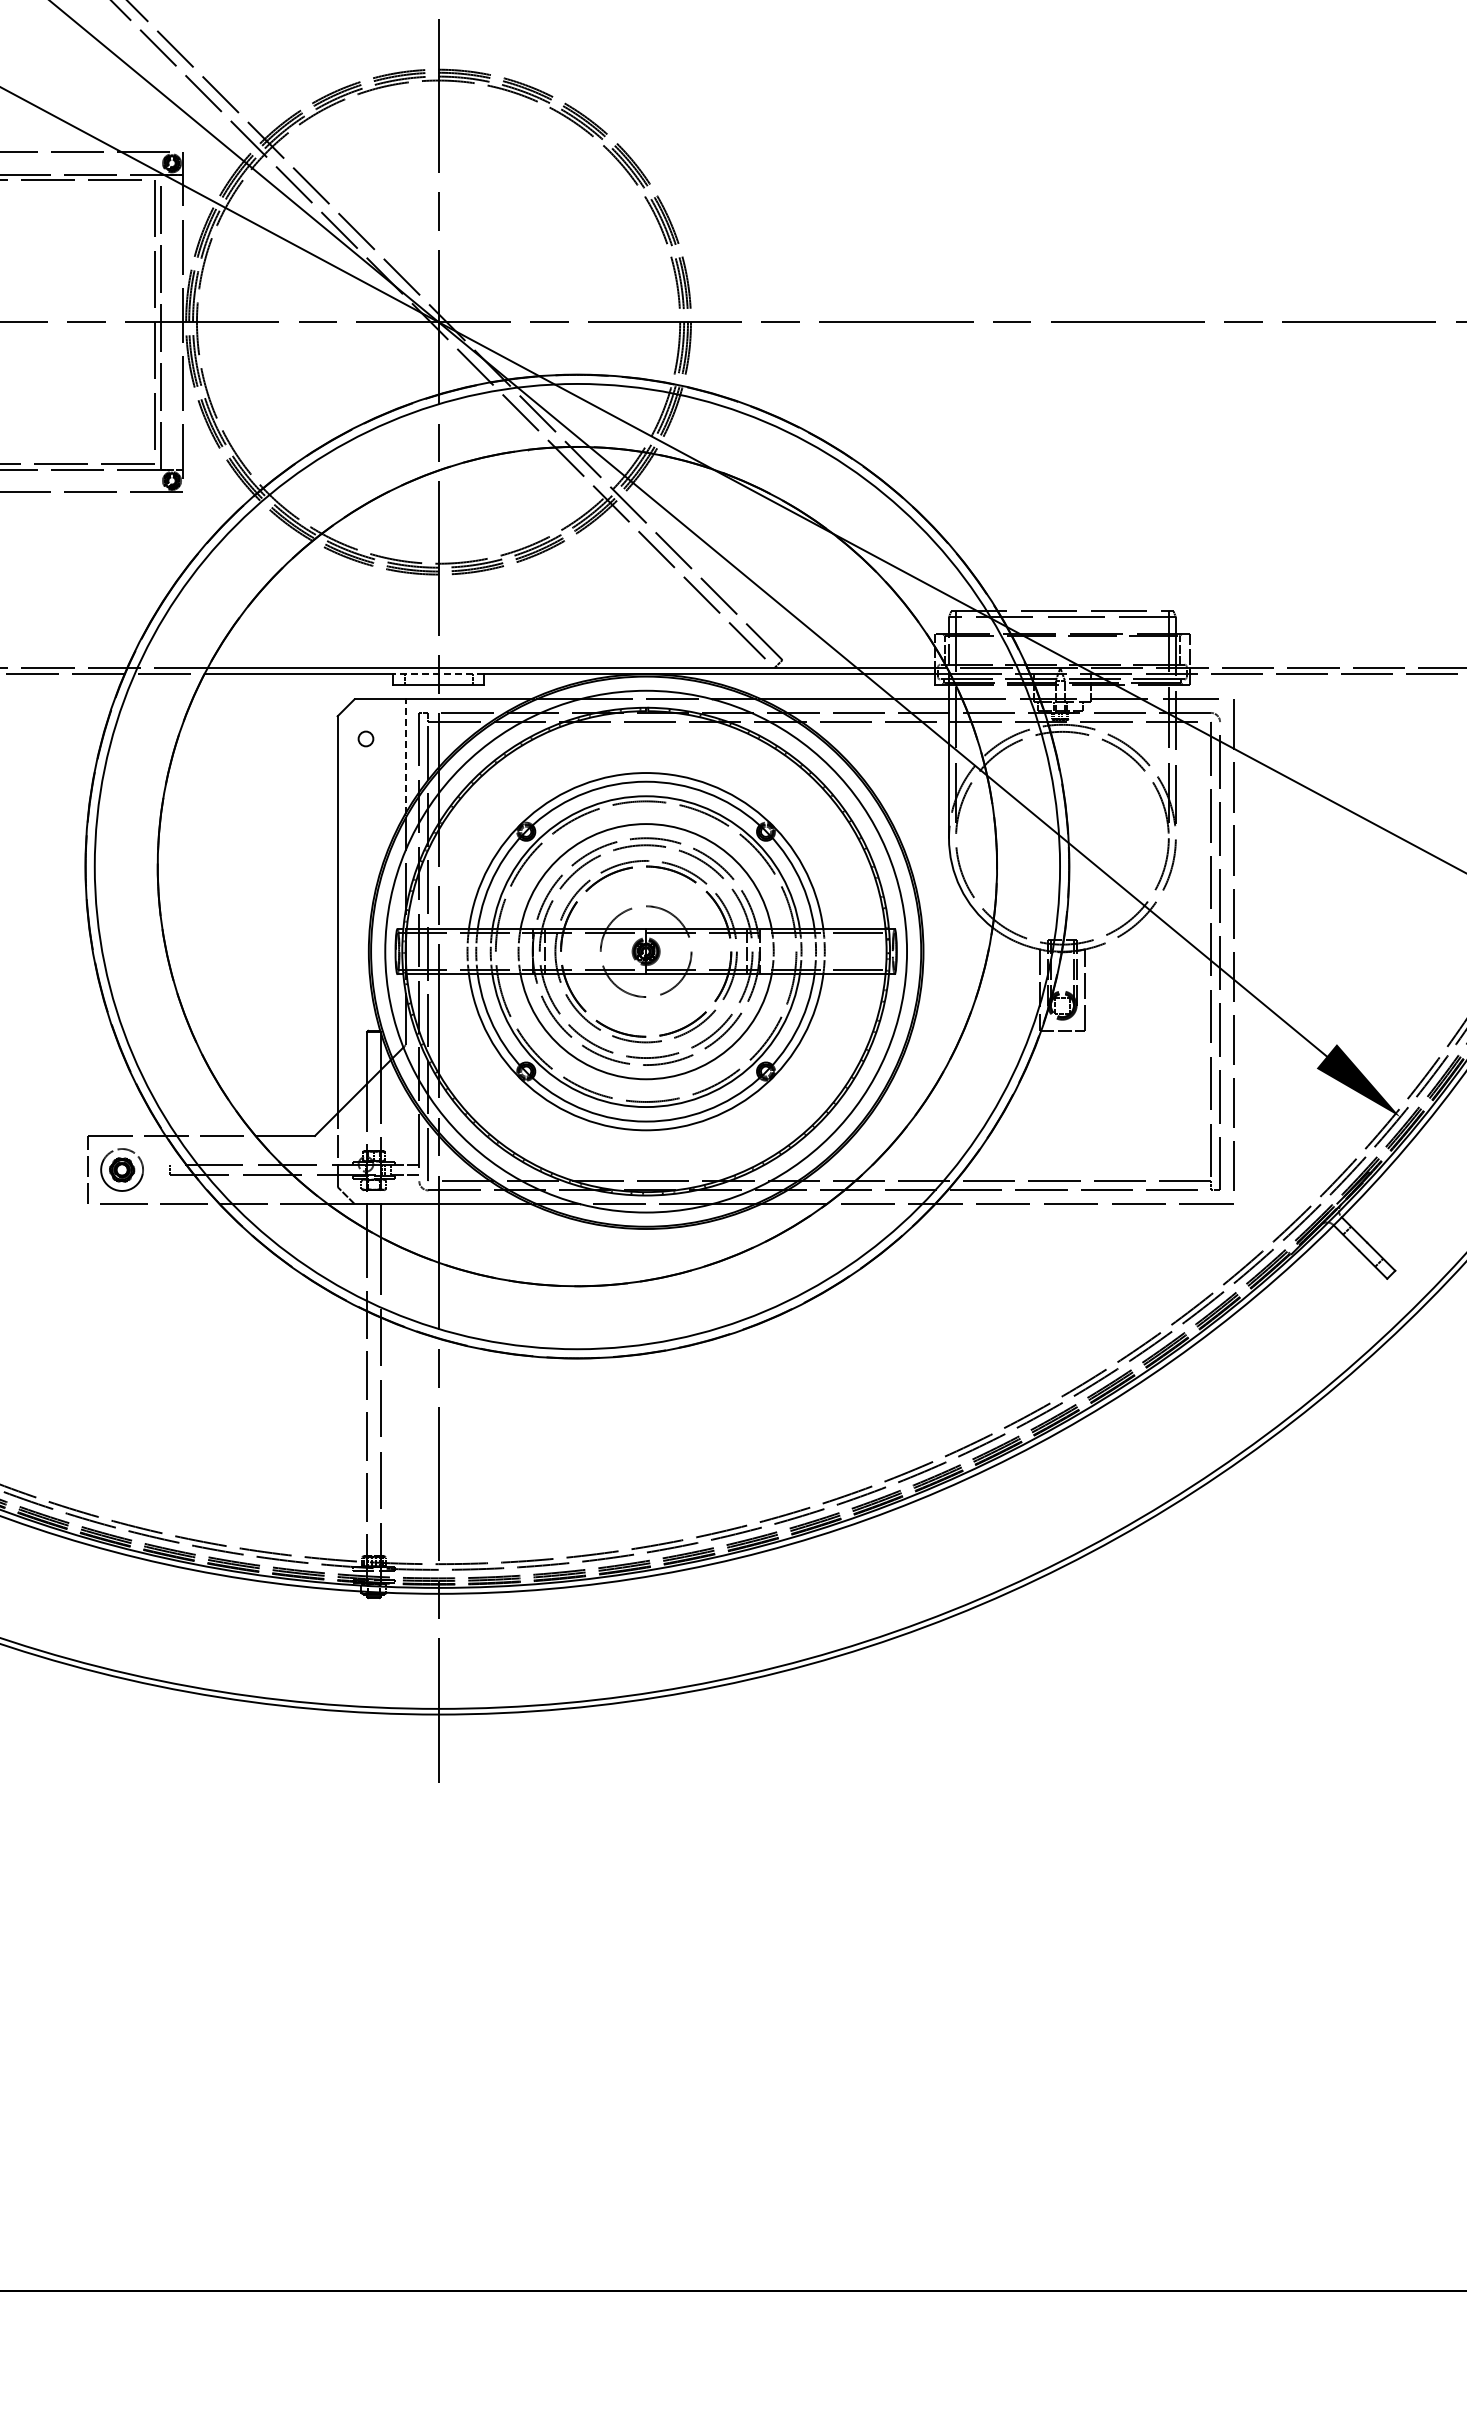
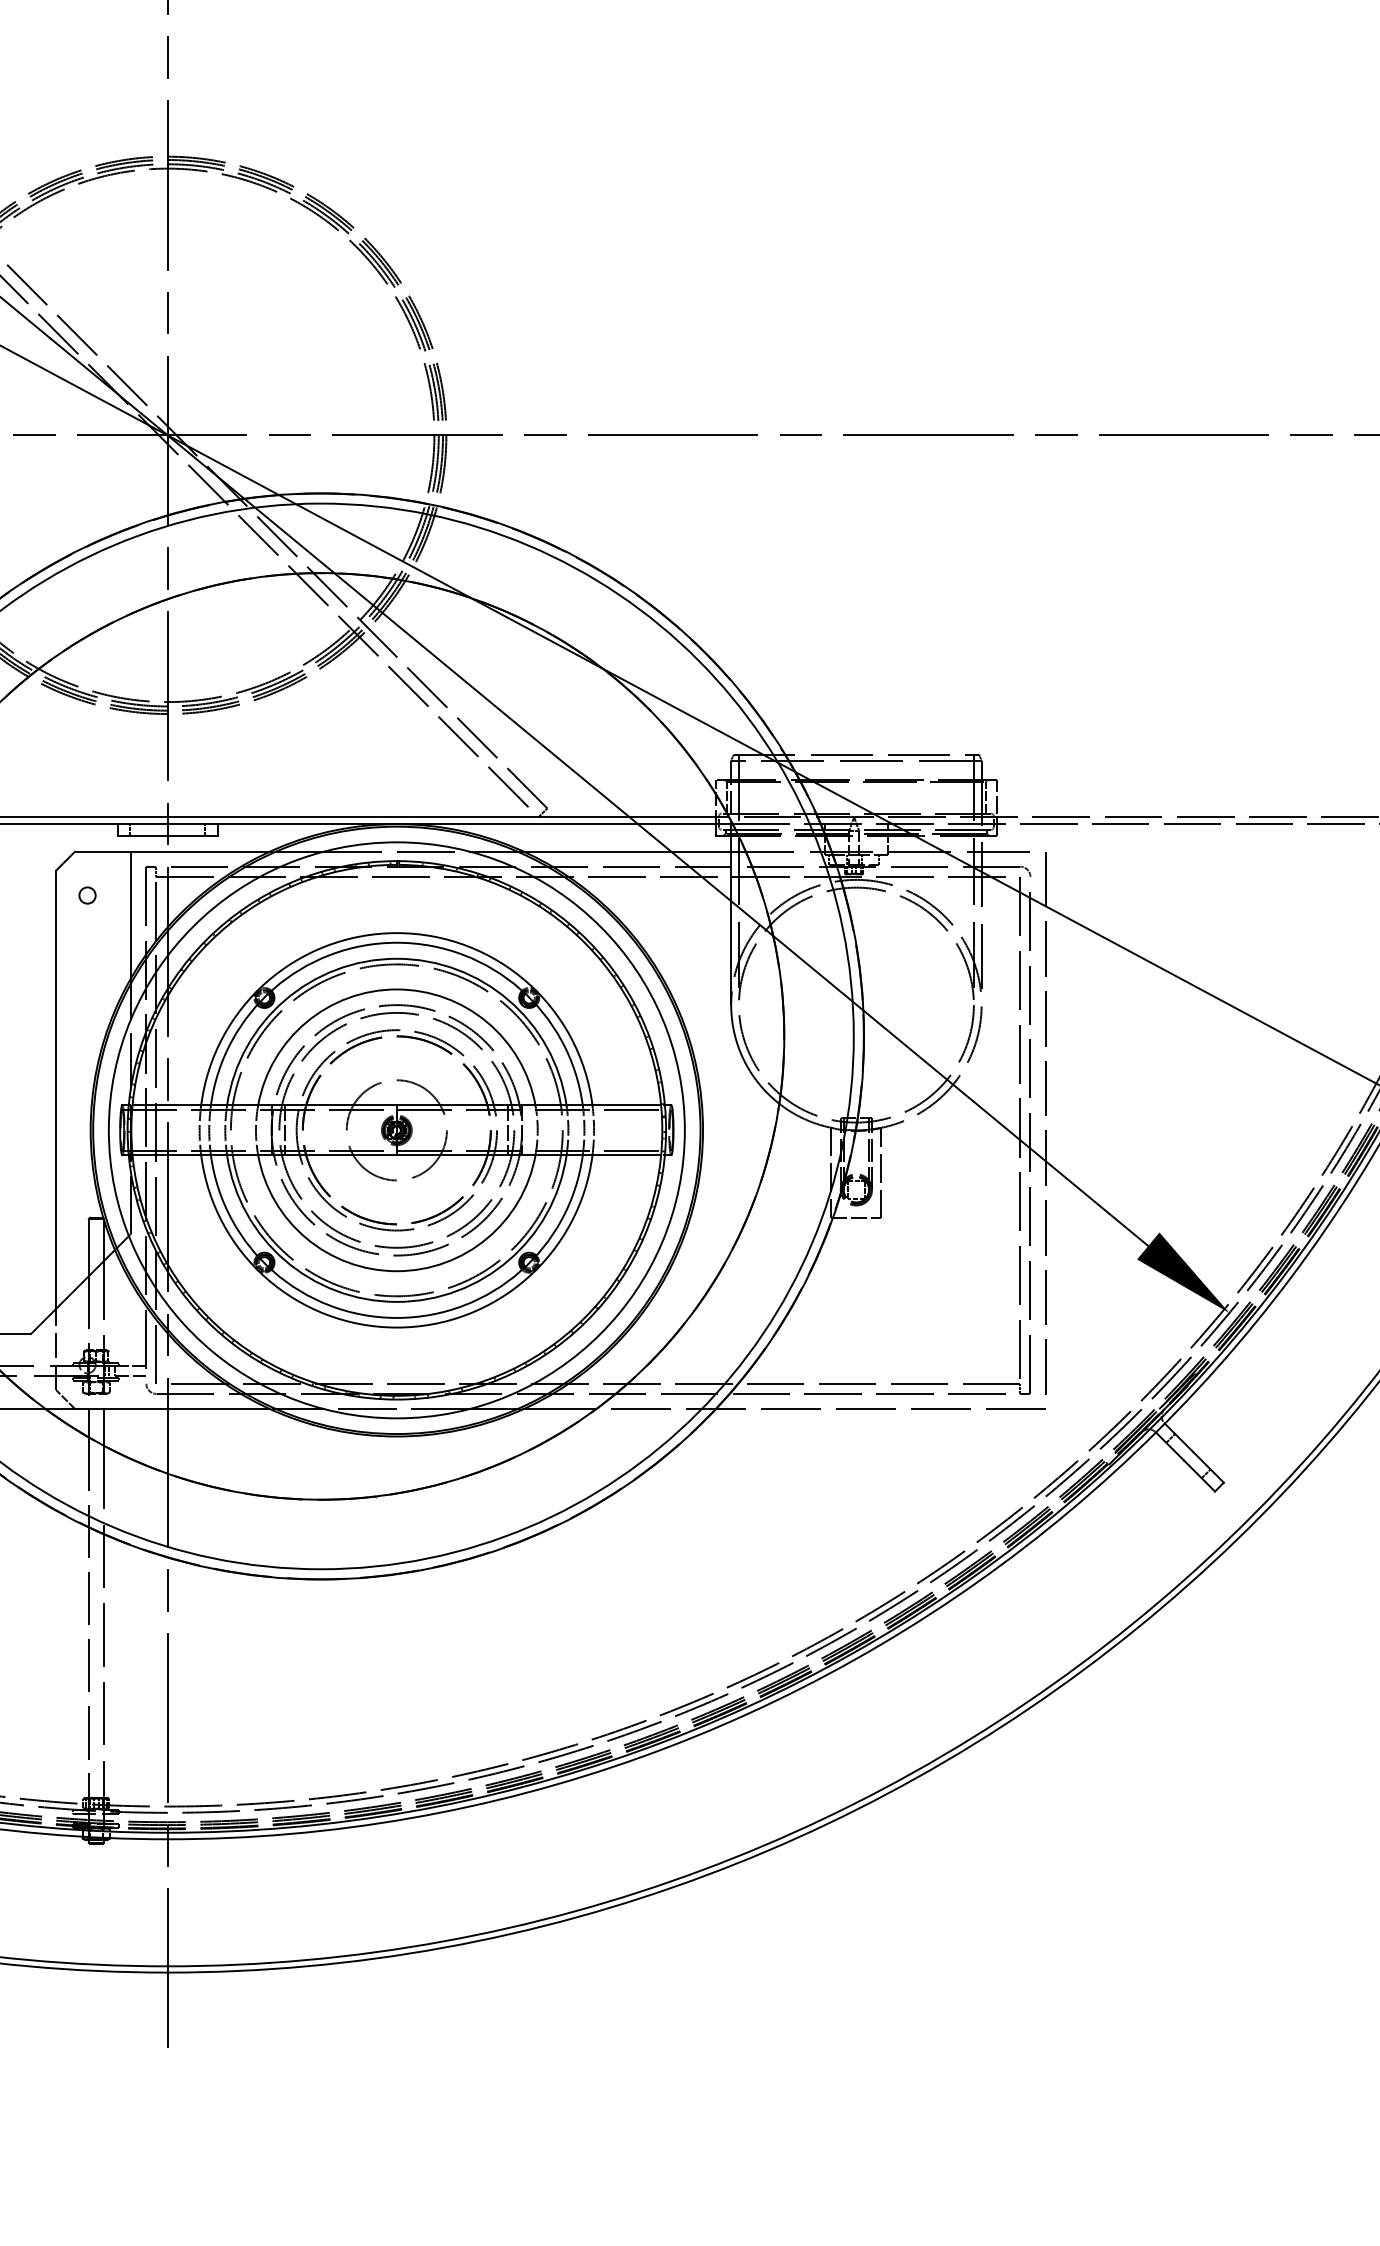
line: (438, 673) -> (167, 823), dashed -> solid
line: (405, 755) -> (131, 913), dashed -> solid

